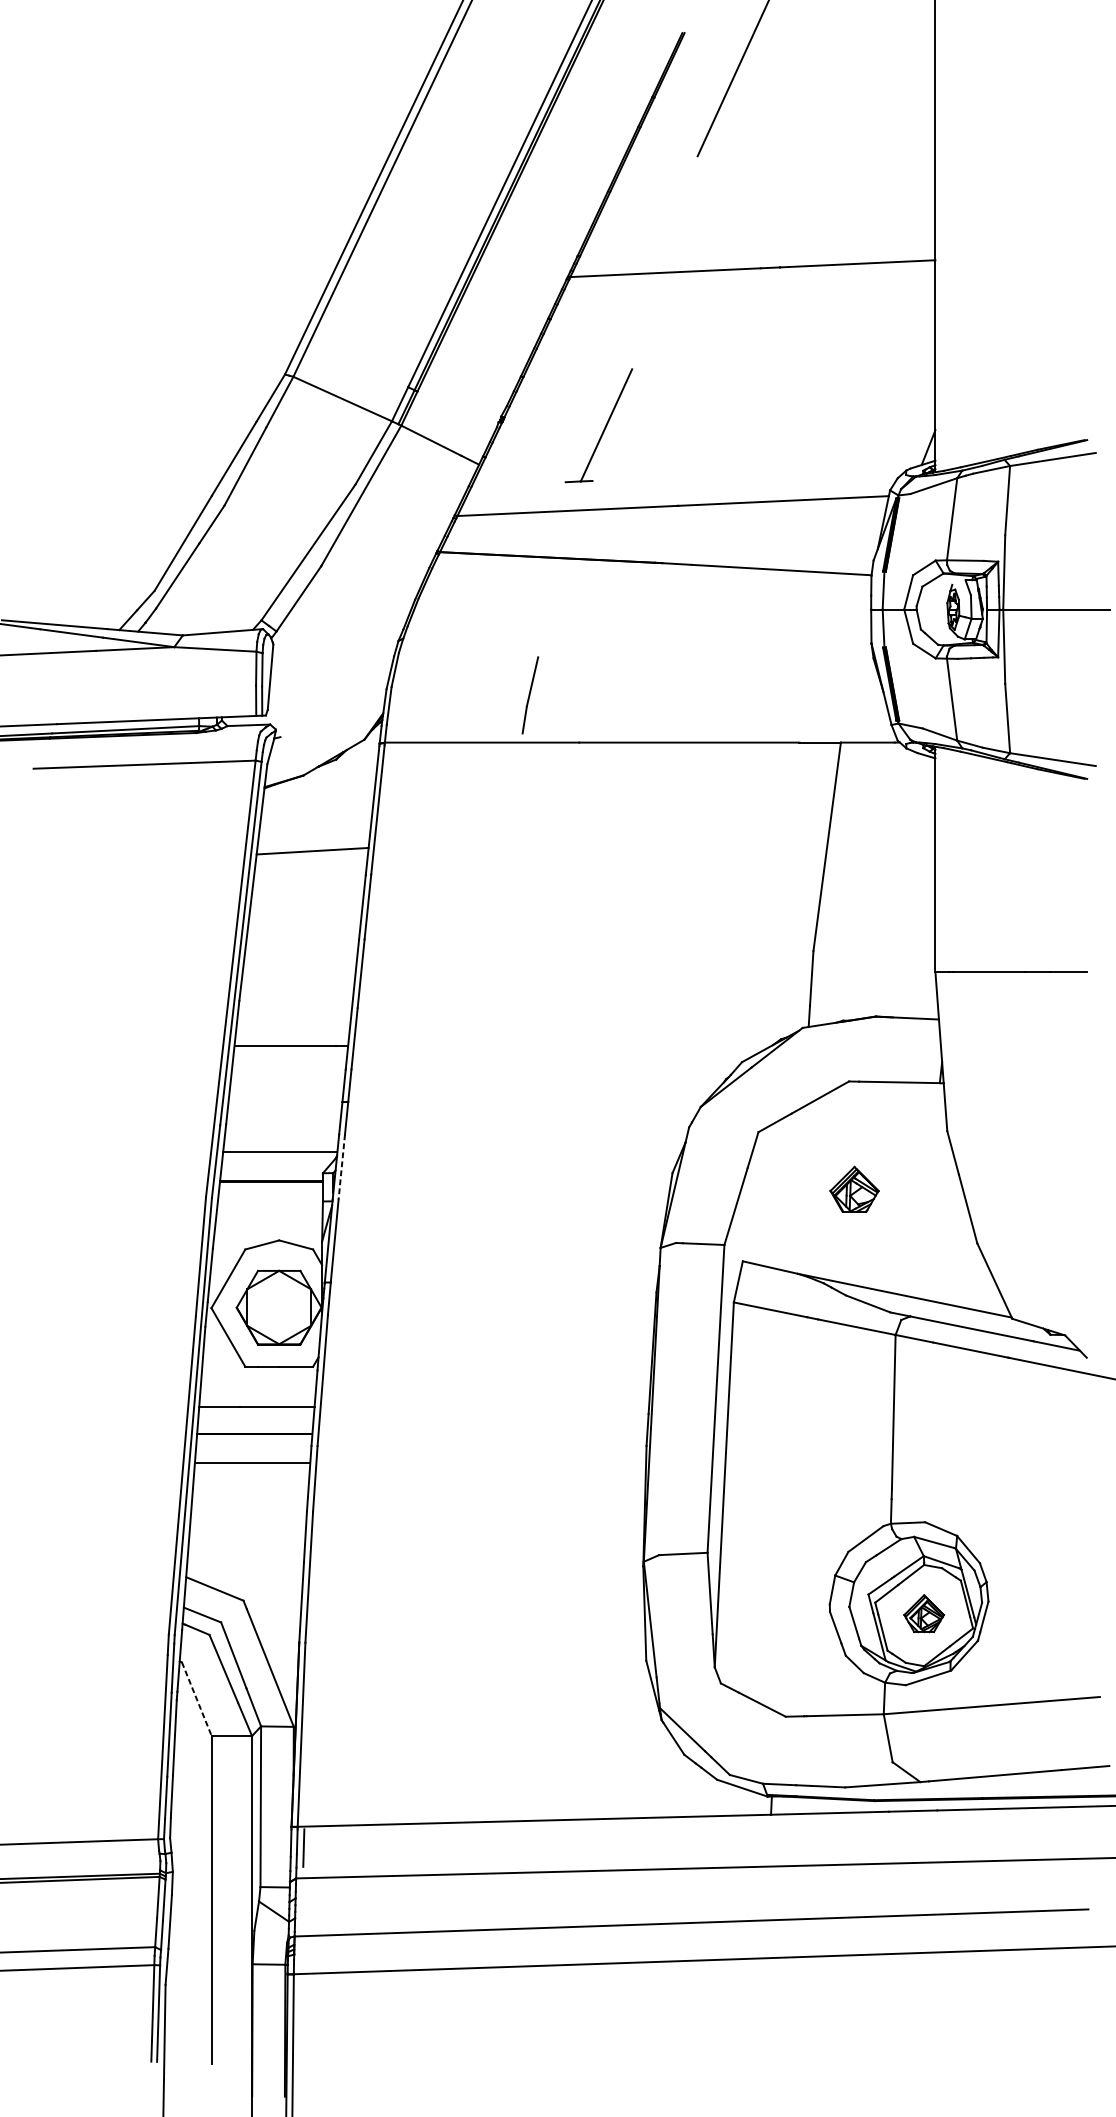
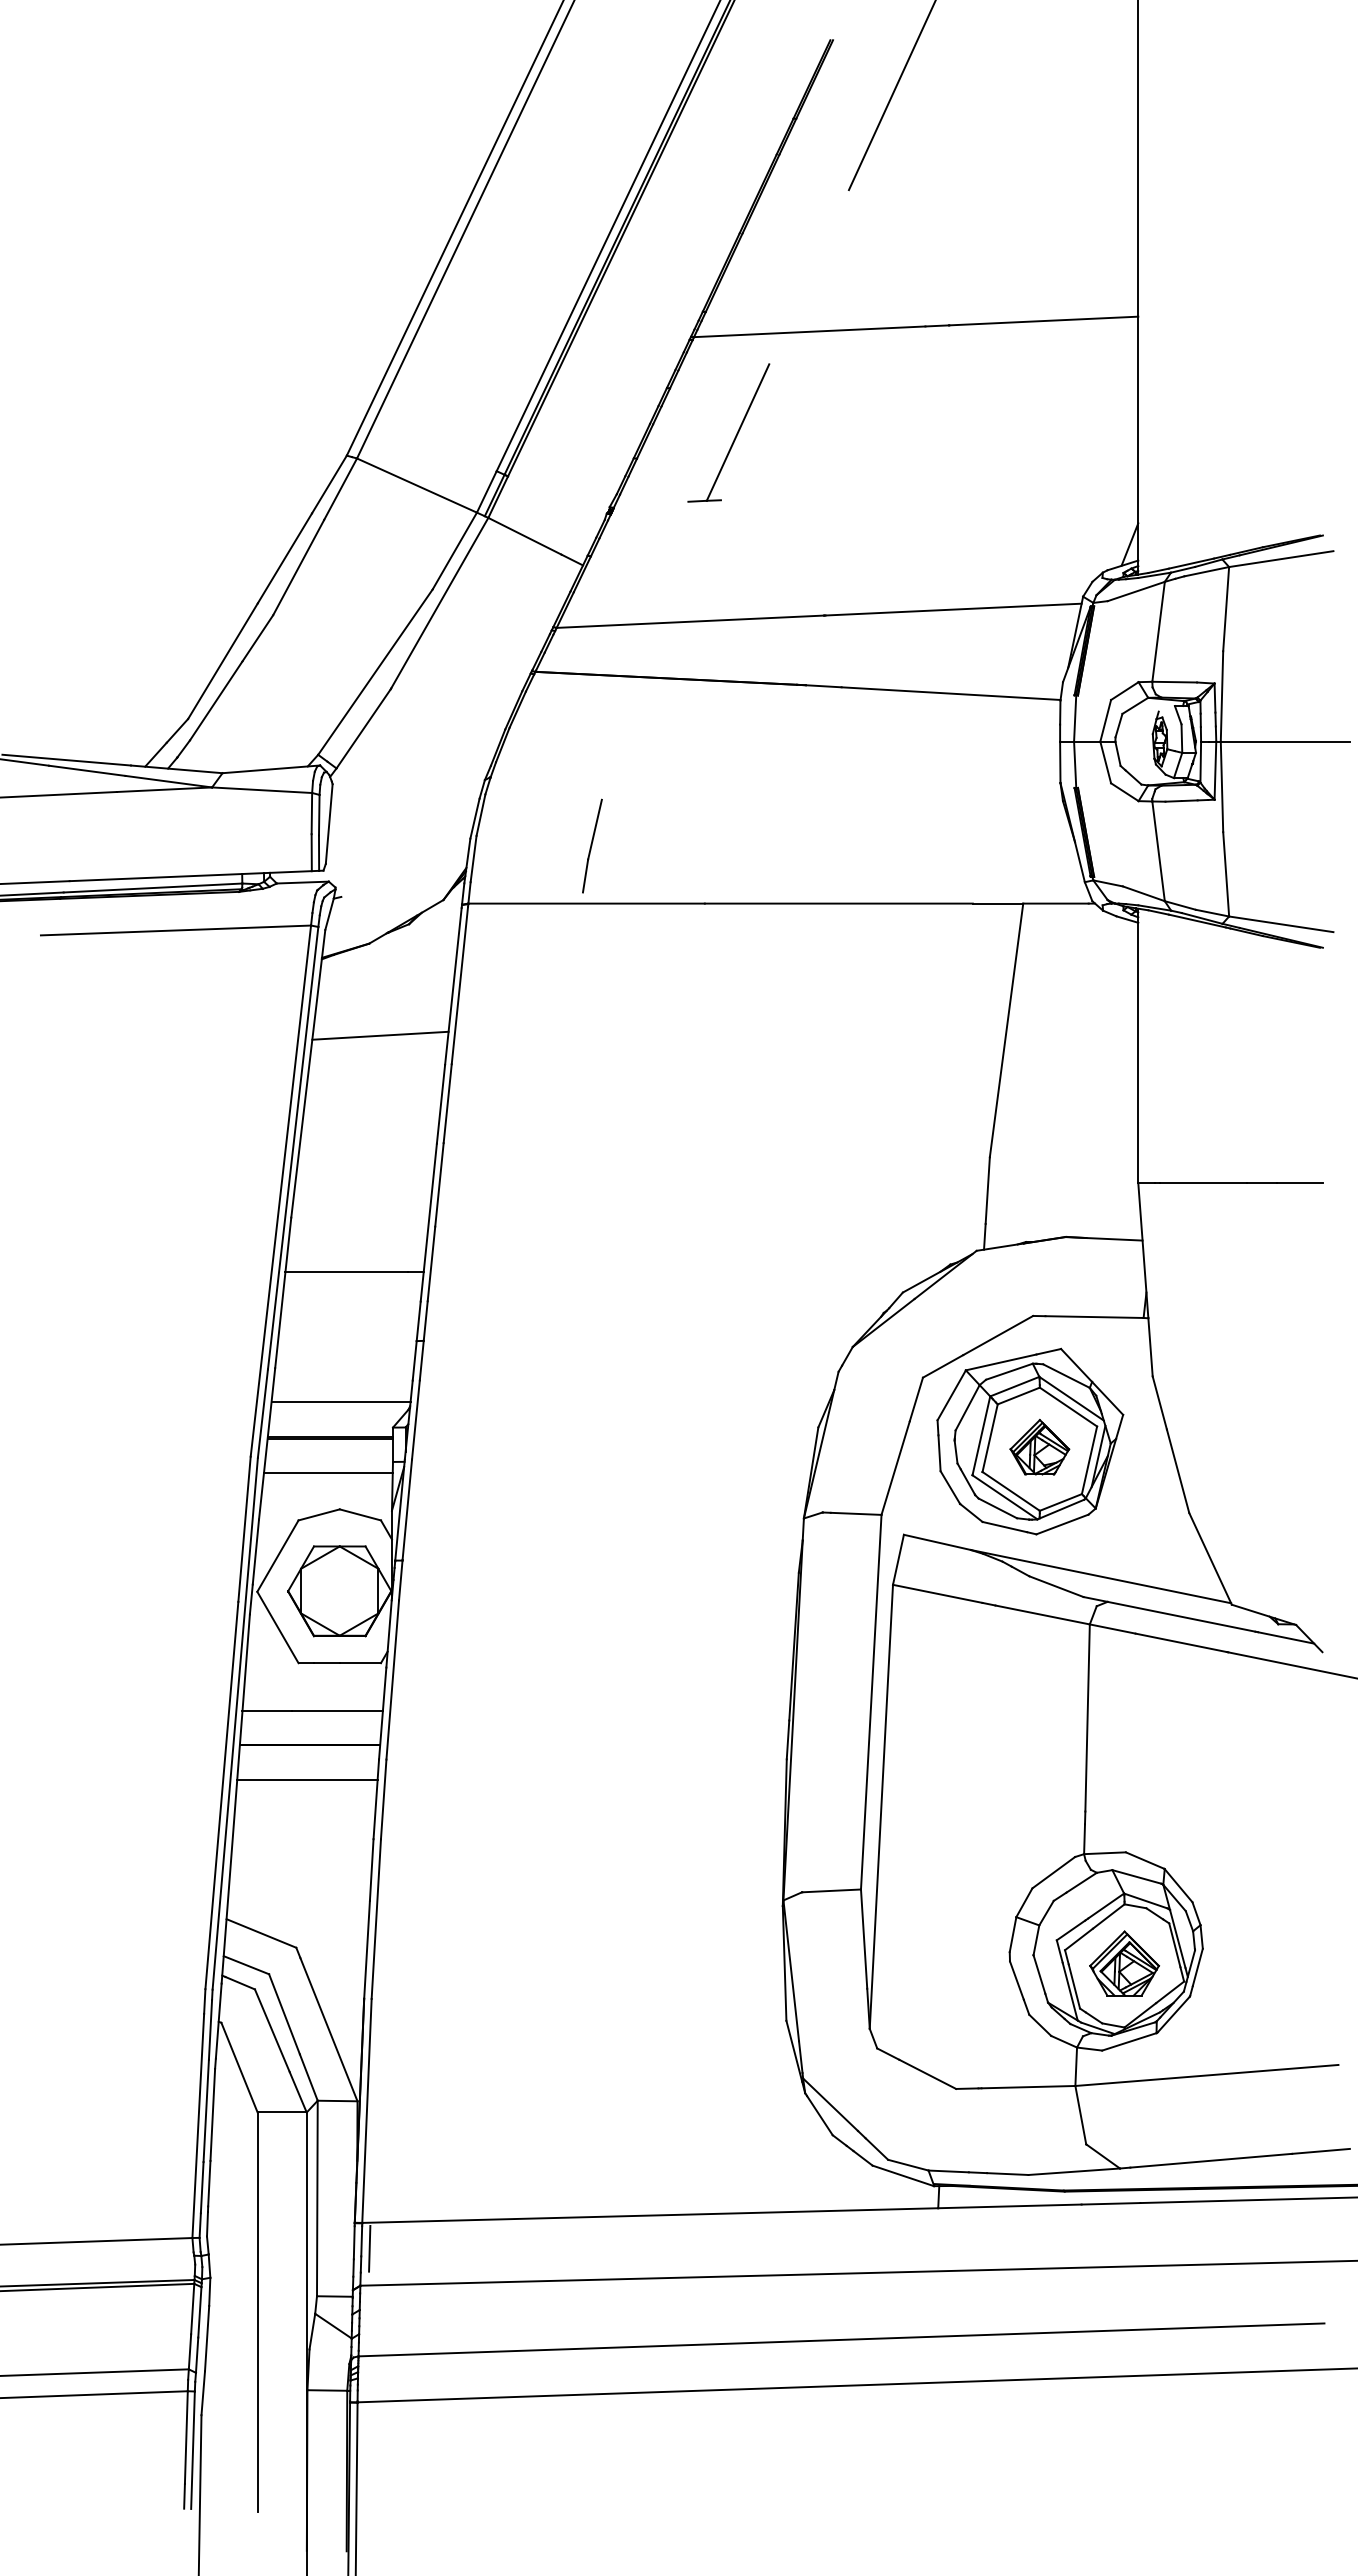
part: (604, 427) -> (735, 435), moved
part: (530, 694) -> (592, 845), moved
line: (341, 1166) -> (415, 1419), dashed -> solid
part: (846, 1184) -> (1030, 1441), added
line: (269, 1210) -> (328, 1472), added
part: (924, 1613) -> (1124, 1963), size x1.43
line: (196, 1699) -> (239, 2068), dashed -> solid

